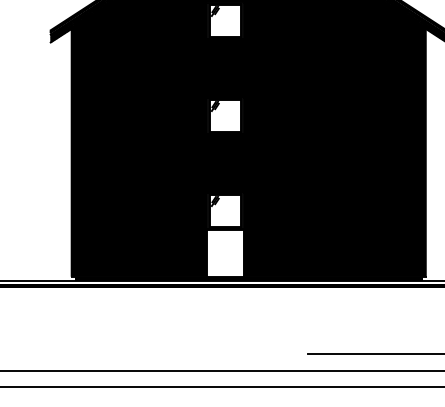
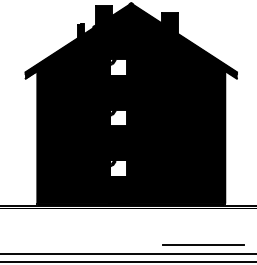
fill: (224, 252) -> (118, 190), added

